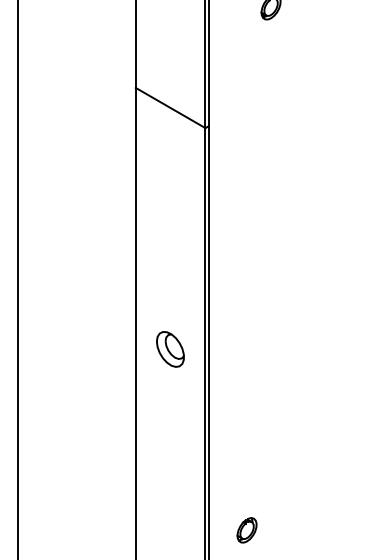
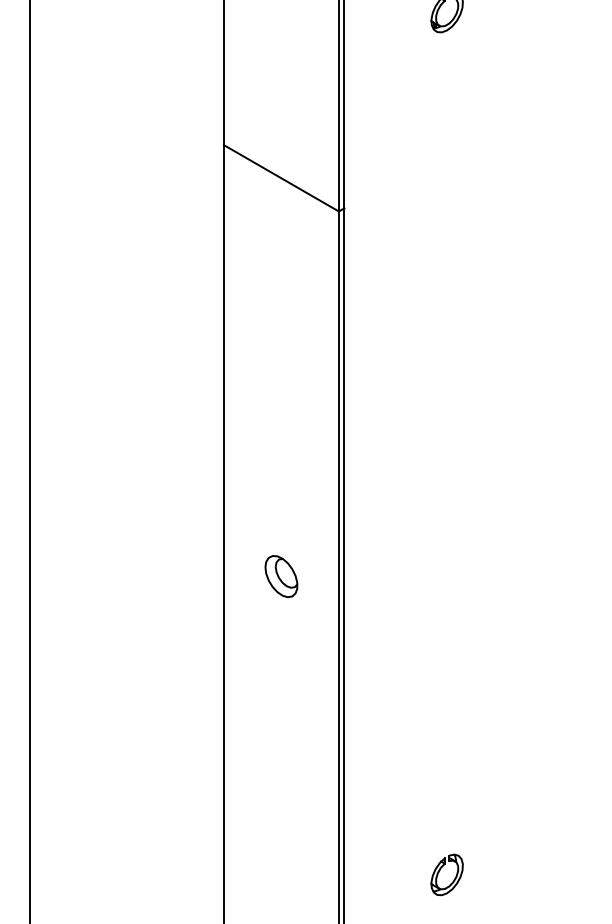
part: (170, 349) -> (281, 576), size x0.71
part: (246, 530) -> (446, 875), moved

